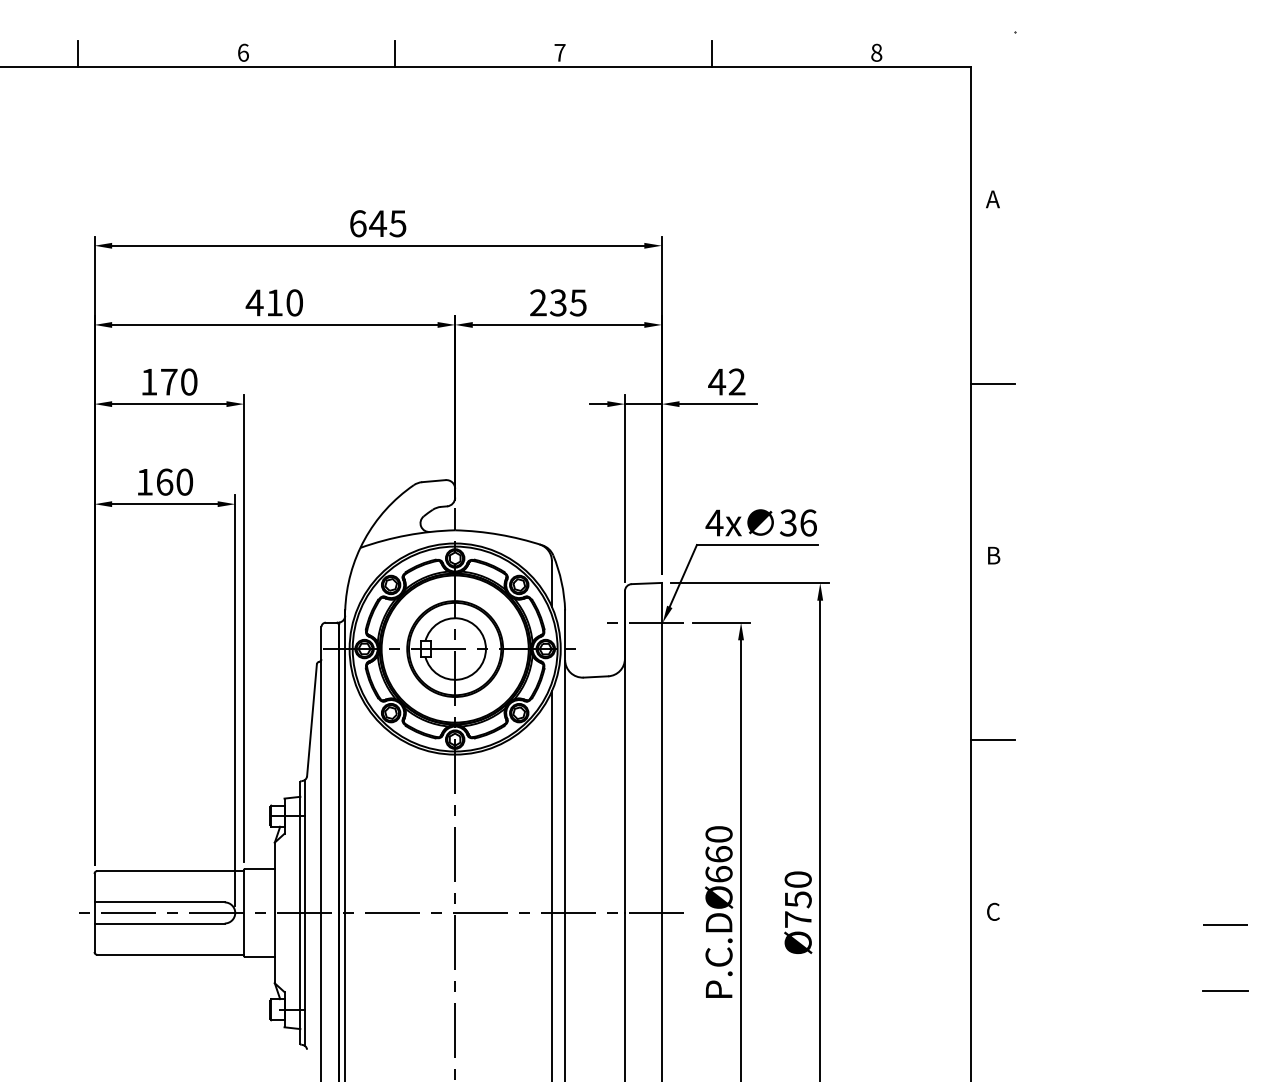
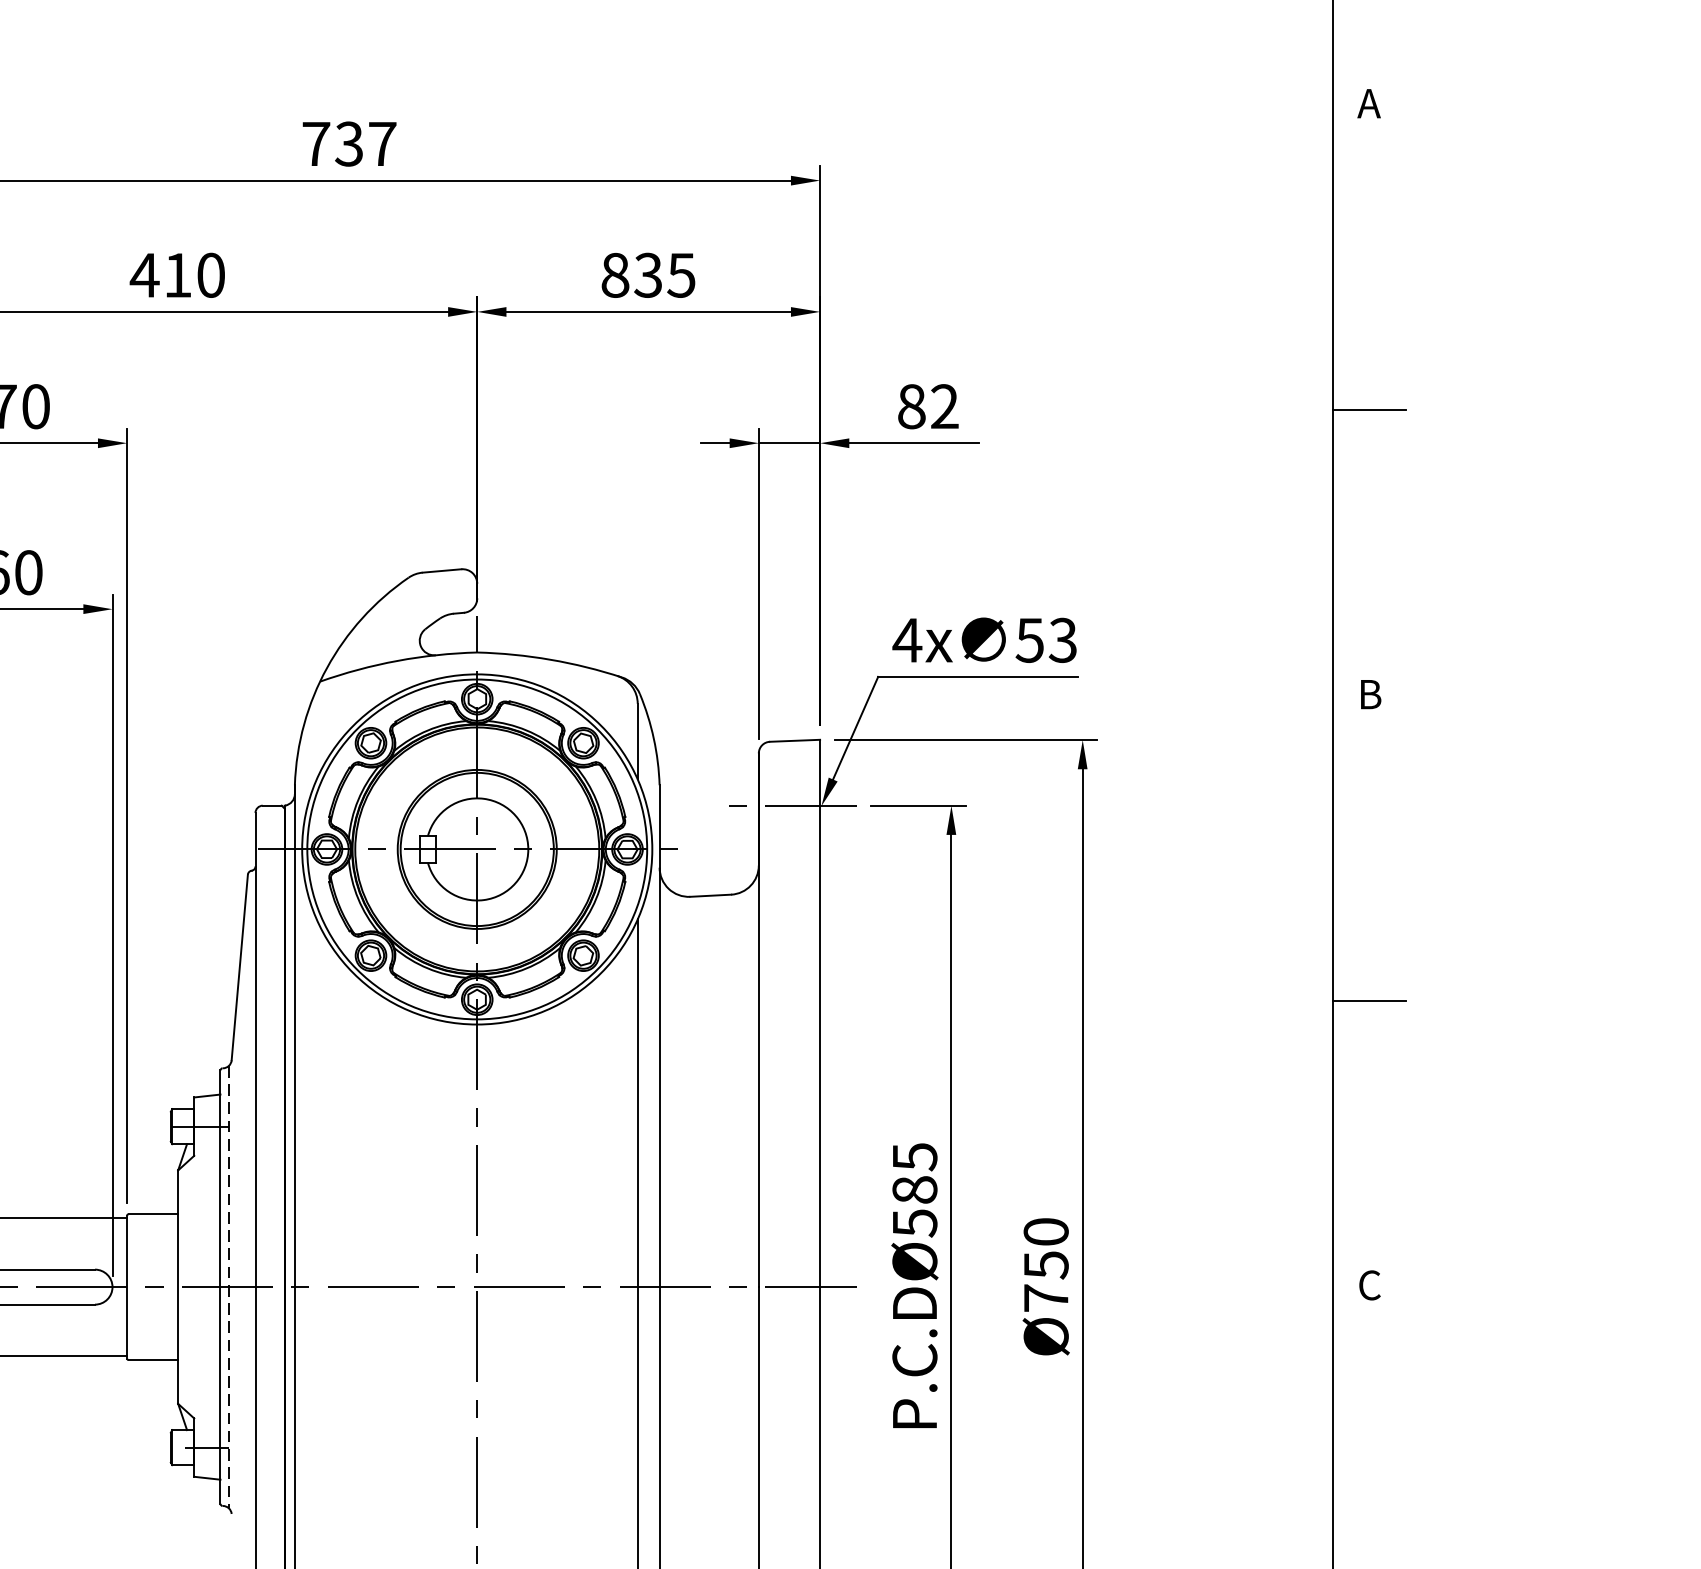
text: (378, 223) -> (350, 143), 645 -> 737
text: (538, 302) -> (615, 274), 235 -> 835
text: (717, 381) -> (912, 405), 42 -> 82
text: (798, 522) -> (1046, 639), 36 -> 53
text: (718, 854) -> (913, 1190), P.C.DØ660 -> P.C.DØ585
line: (305, 913) -> (229, 1288), solid -> dashed

